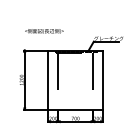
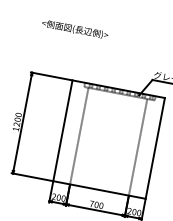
text: (44, 31) -> (75, 29), moved

